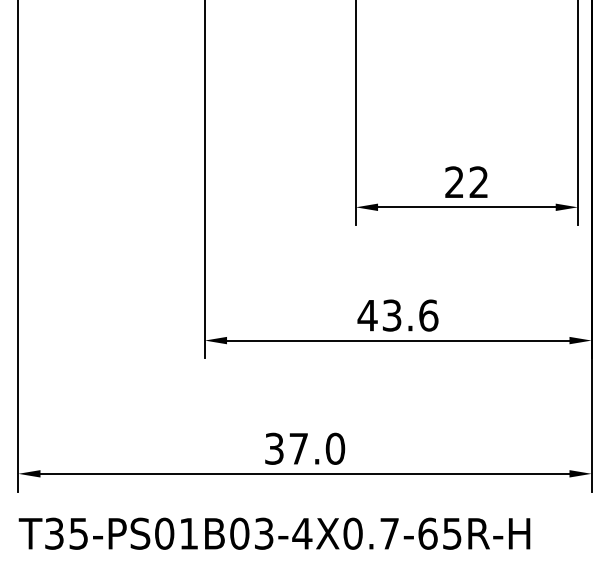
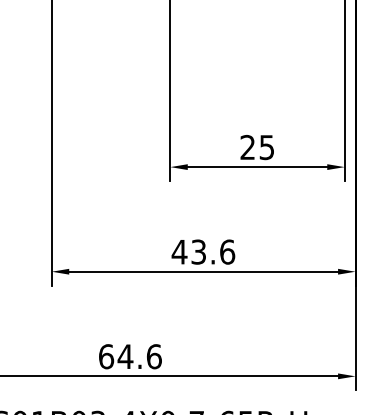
text: (478, 182) -> (266, 147), 22 -> 25
text: (305, 448) -> (130, 356), 37.0 -> 64.6

